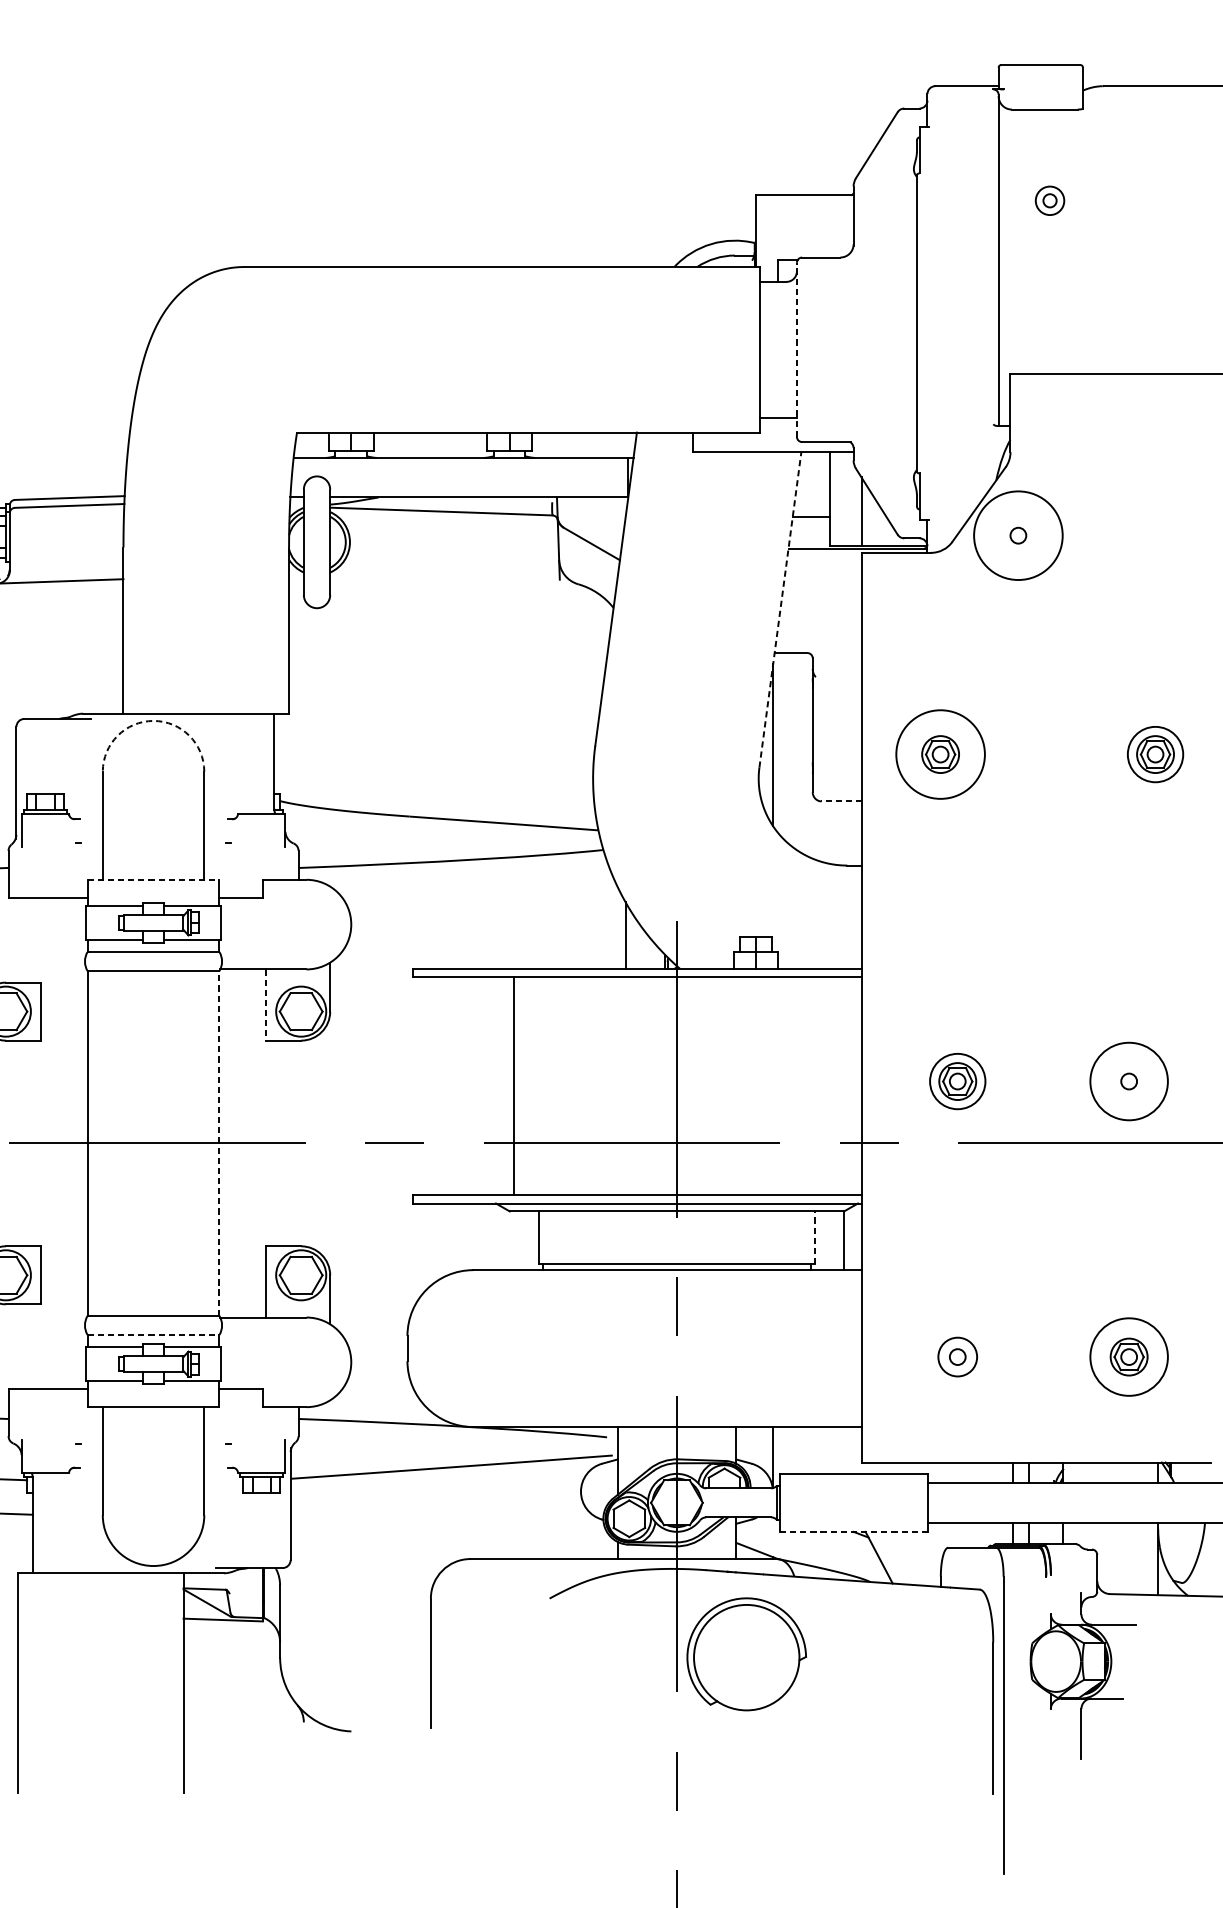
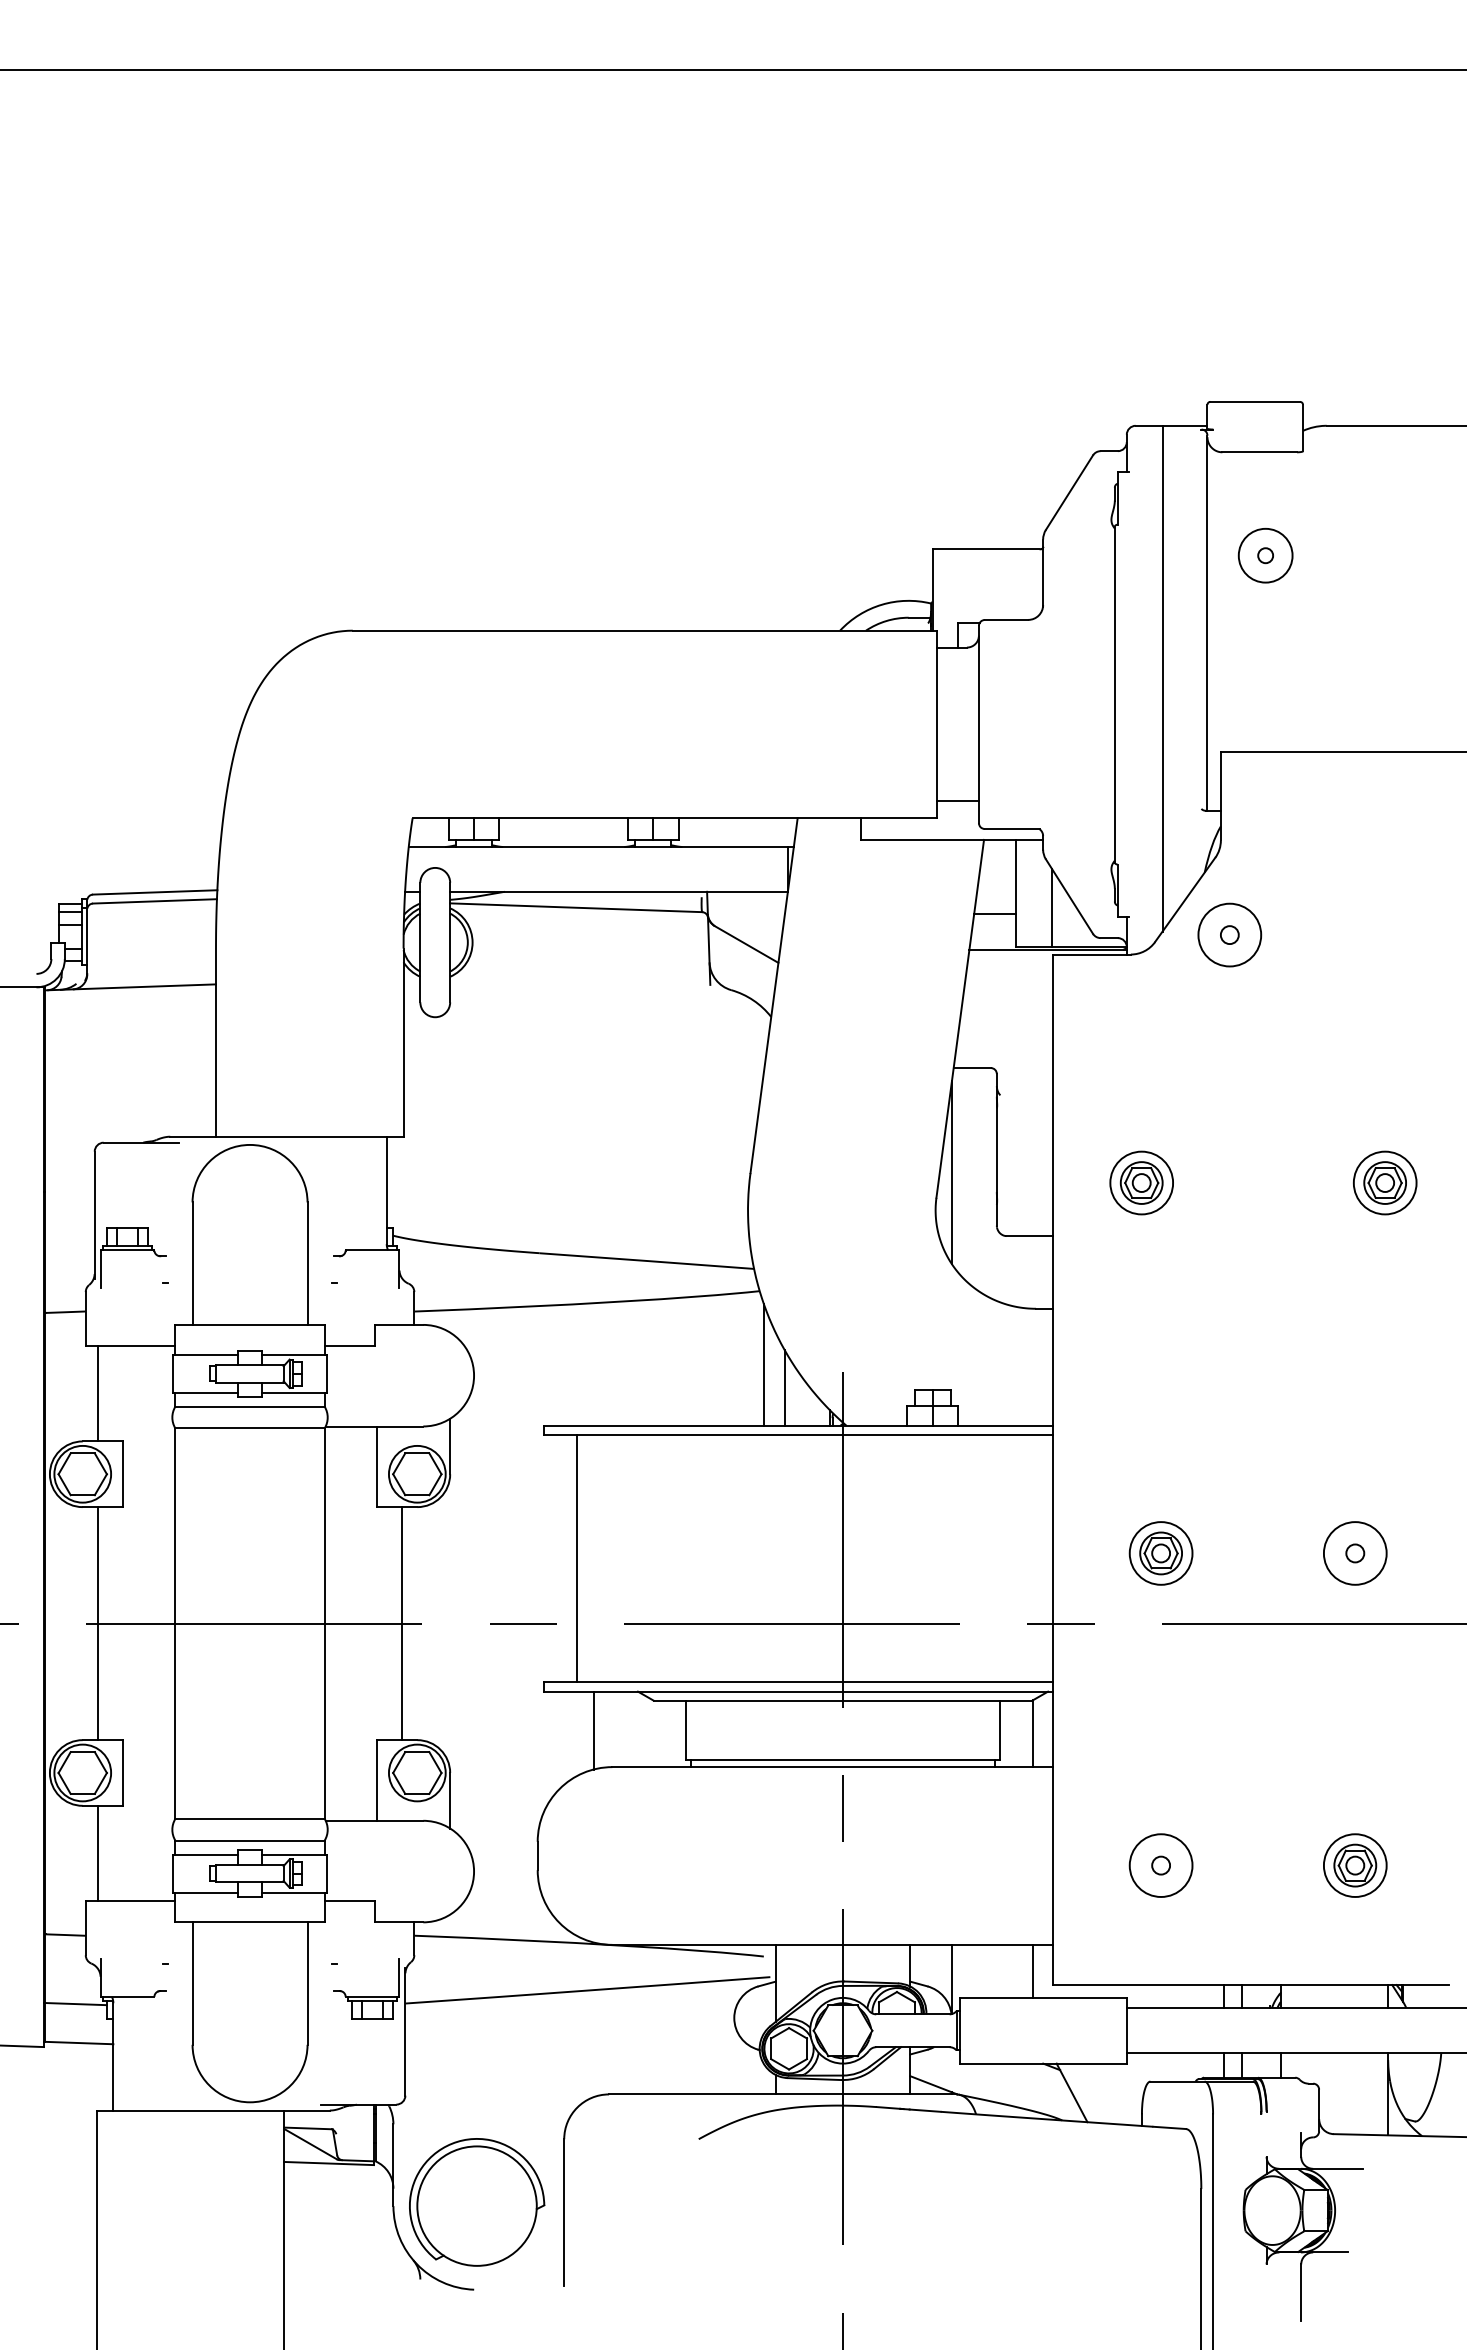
circle: (1049, 200) -> (1265, 555), size x1.67
line: (958, 309) -> (1162, 678), added
line: (796, 349) -> (978, 724), dashed -> solid
circle: (1018, 535) -> (1229, 934), size x0.62
line: (780, 609) -> (960, 1018), dashed -> solid
arc: (153, 720) -> (250, 1144), dashed -> solid
circle: (940, 754) -> (1141, 1182), size x0.62
line: (841, 801) -> (1029, 1236), dashed -> solid
line: (153, 879) -> (250, 1324), dashed -> solid
line: (606, 914) -> (763, 1364), added
line: (18, 940) -> (97, 1393), added
line: (266, 1005) -> (377, 1467), dashed -> solid
circle: (1128, 1081) -> (1354, 1553), size x0.71
line: (514, 1085) -> (576, 1558), moved
line: (18, 1143) -> (97, 1623), added
line: (219, 1143) -> (324, 1623), dashed -> solid
line: (288, 1143) -> (402, 1623), added
line: (456, 1237) -> (593, 1730), added
line: (815, 1237) -> (999, 1730), dashed -> solid
line: (153, 1334) -> (250, 1840), dashed -> solid
line: (18, 1346) -> (97, 1853), added
circle: (957, 1356) -> (1160, 1865), size x1.43
circle: (1128, 1356) -> (1354, 1865), size x0.71
line: (844, 1449) -> (1032, 1970), added
line: (853, 1531) -> (1043, 2063), dashed -> solid
part: (747, 1654) -> (477, 2202), moved

